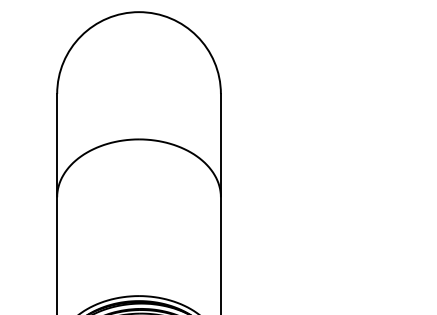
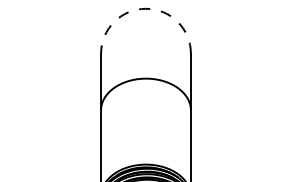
arc: (139, 11) -> (146, 8), solid -> dashed

